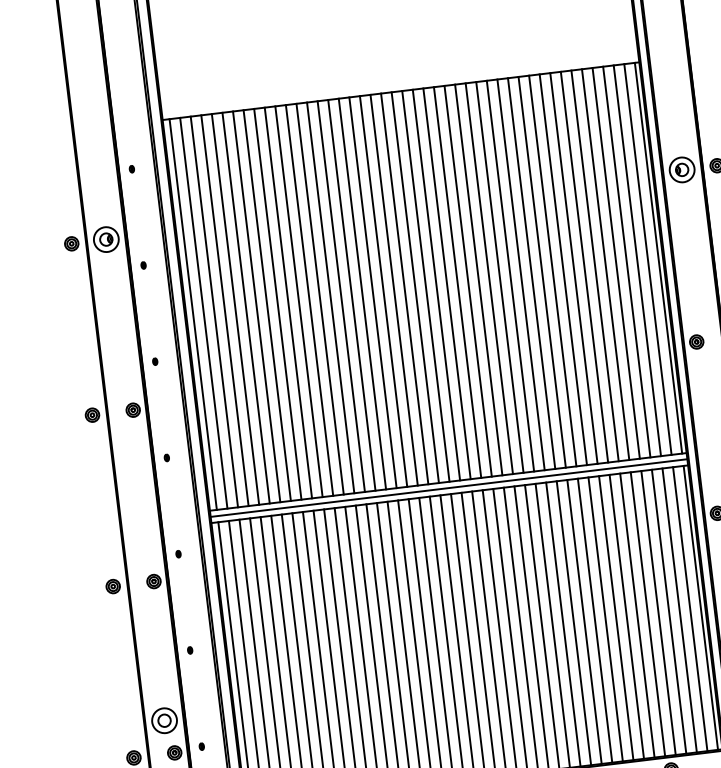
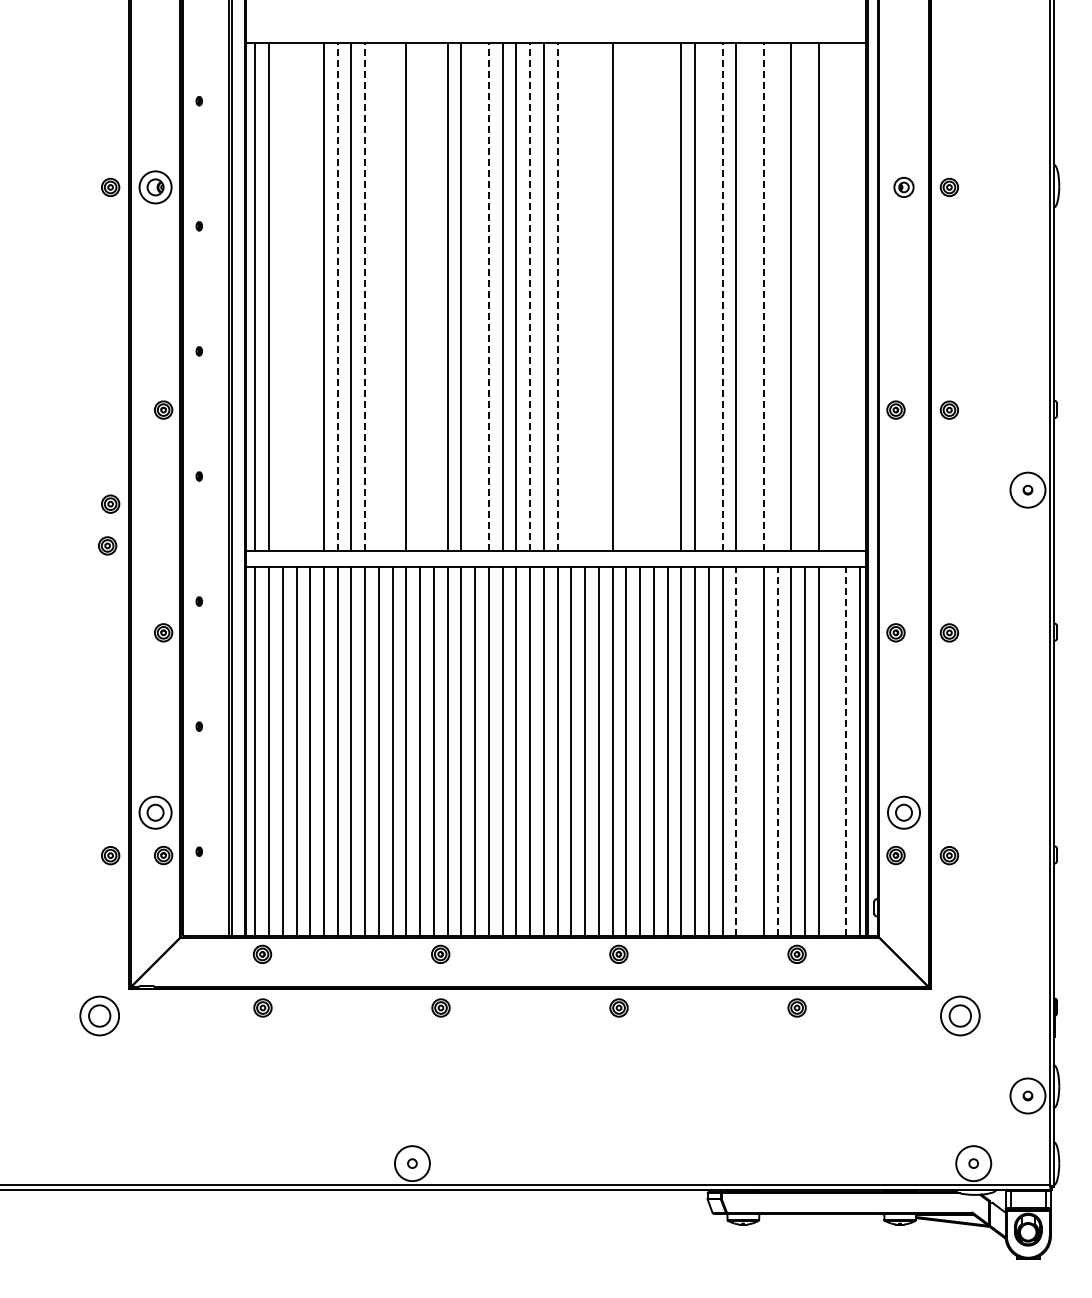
part: (681, 170) -> (903, 187), size x0.6
line: (658, 257) -> (860, 296), removed
line: (648, 259) -> (846, 296), removed
line: (637, 260) -> (832, 296), removed
line: (616, 263) -> (805, 296), removed
line: (594, 265) -> (777, 296), removed
line: (584, 266) -> (763, 296), solid -> dashed
line: (574, 268) -> (750, 296), removed
line: (552, 270) -> (722, 296), solid -> dashed
line: (541, 272) -> (708, 296), removed
line: (510, 275) -> (667, 296), removed
line: (499, 277) -> (653, 296), removed
line: (489, 278) -> (640, 296), removed
line: (478, 279) -> (626, 296), removed
line: (457, 282) -> (598, 296), removed
line: (447, 283) -> (585, 296), removed
line: (436, 284) -> (571, 296), removed
line: (425, 286) -> (557, 296), solid -> dashed
line: (404, 288) -> (530, 296), solid -> dashed
line: (372, 292) -> (488, 296), solid -> dashed
line: (362, 293) -> (475, 296), removed
line: (330, 297) -> (433, 296), removed
line: (320, 298) -> (420, 296), removed
line: (298, 301) -> (392, 296), removed
line: (288, 302) -> (378, 296), removed
line: (278, 304) -> (365, 296), solid -> dashed
line: (256, 306) -> (337, 296), solid -> dashed
line: (235, 309) -> (310, 296), removed
line: (224, 310) -> (296, 296), removed
line: (214, 311) -> (282, 296), removed
part: (92, 414) -> (110, 503), moved
line: (448, 487) -> (555, 558), removed
part: (113, 586) -> (107, 545), moved
line: (679, 609) -> (832, 750), removed
line: (690, 609) -> (846, 751), solid -> dashed
line: (637, 615) -> (777, 751), solid -> dashed
line: (616, 617) -> (750, 750), removed
line: (605, 619) -> (736, 751), solid -> dashed

